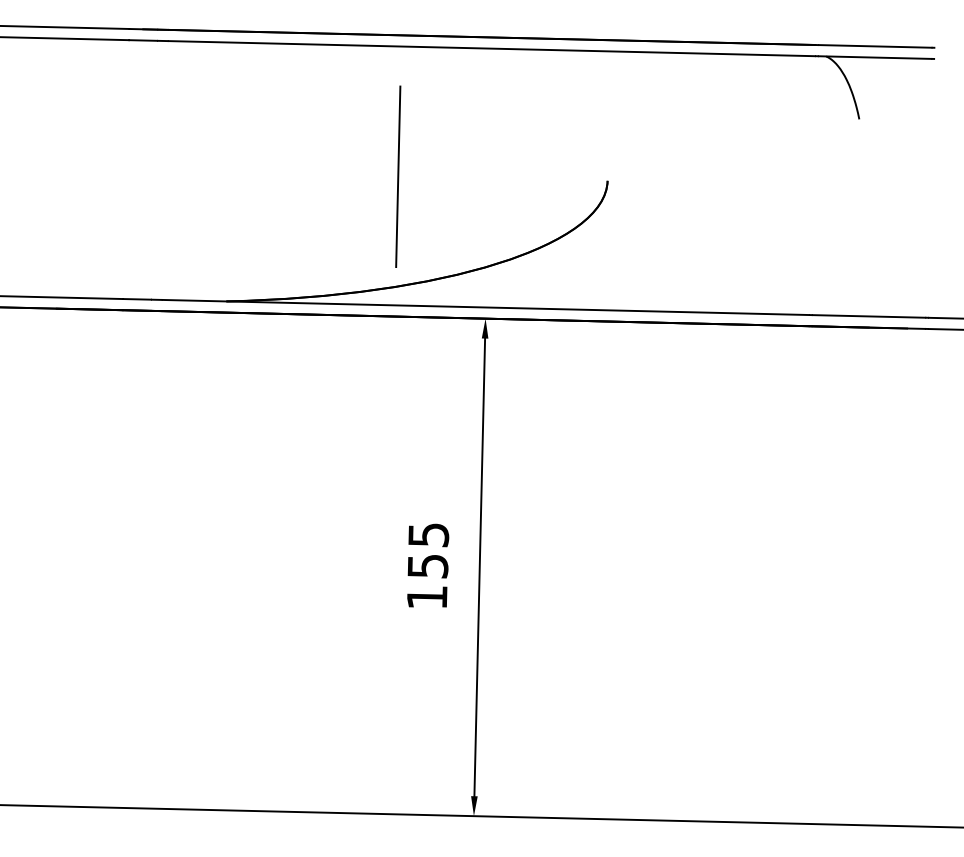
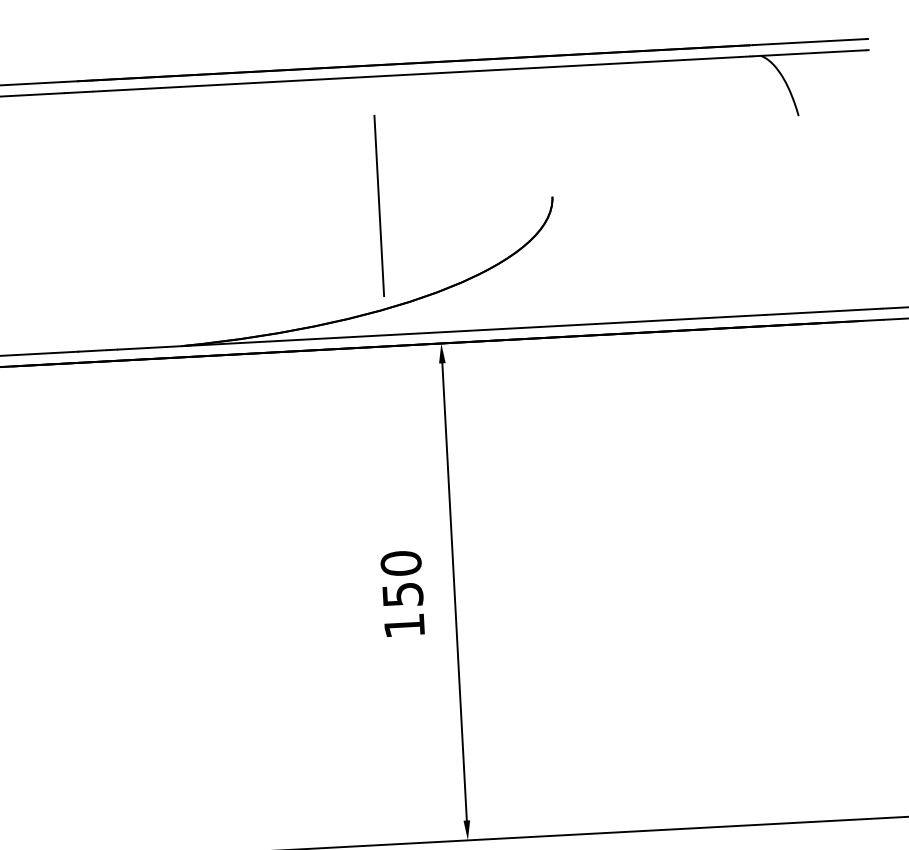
line: (398, 176) -> (379, 205), moved
text: (428, 534) -> (400, 563), 155 -> 150

